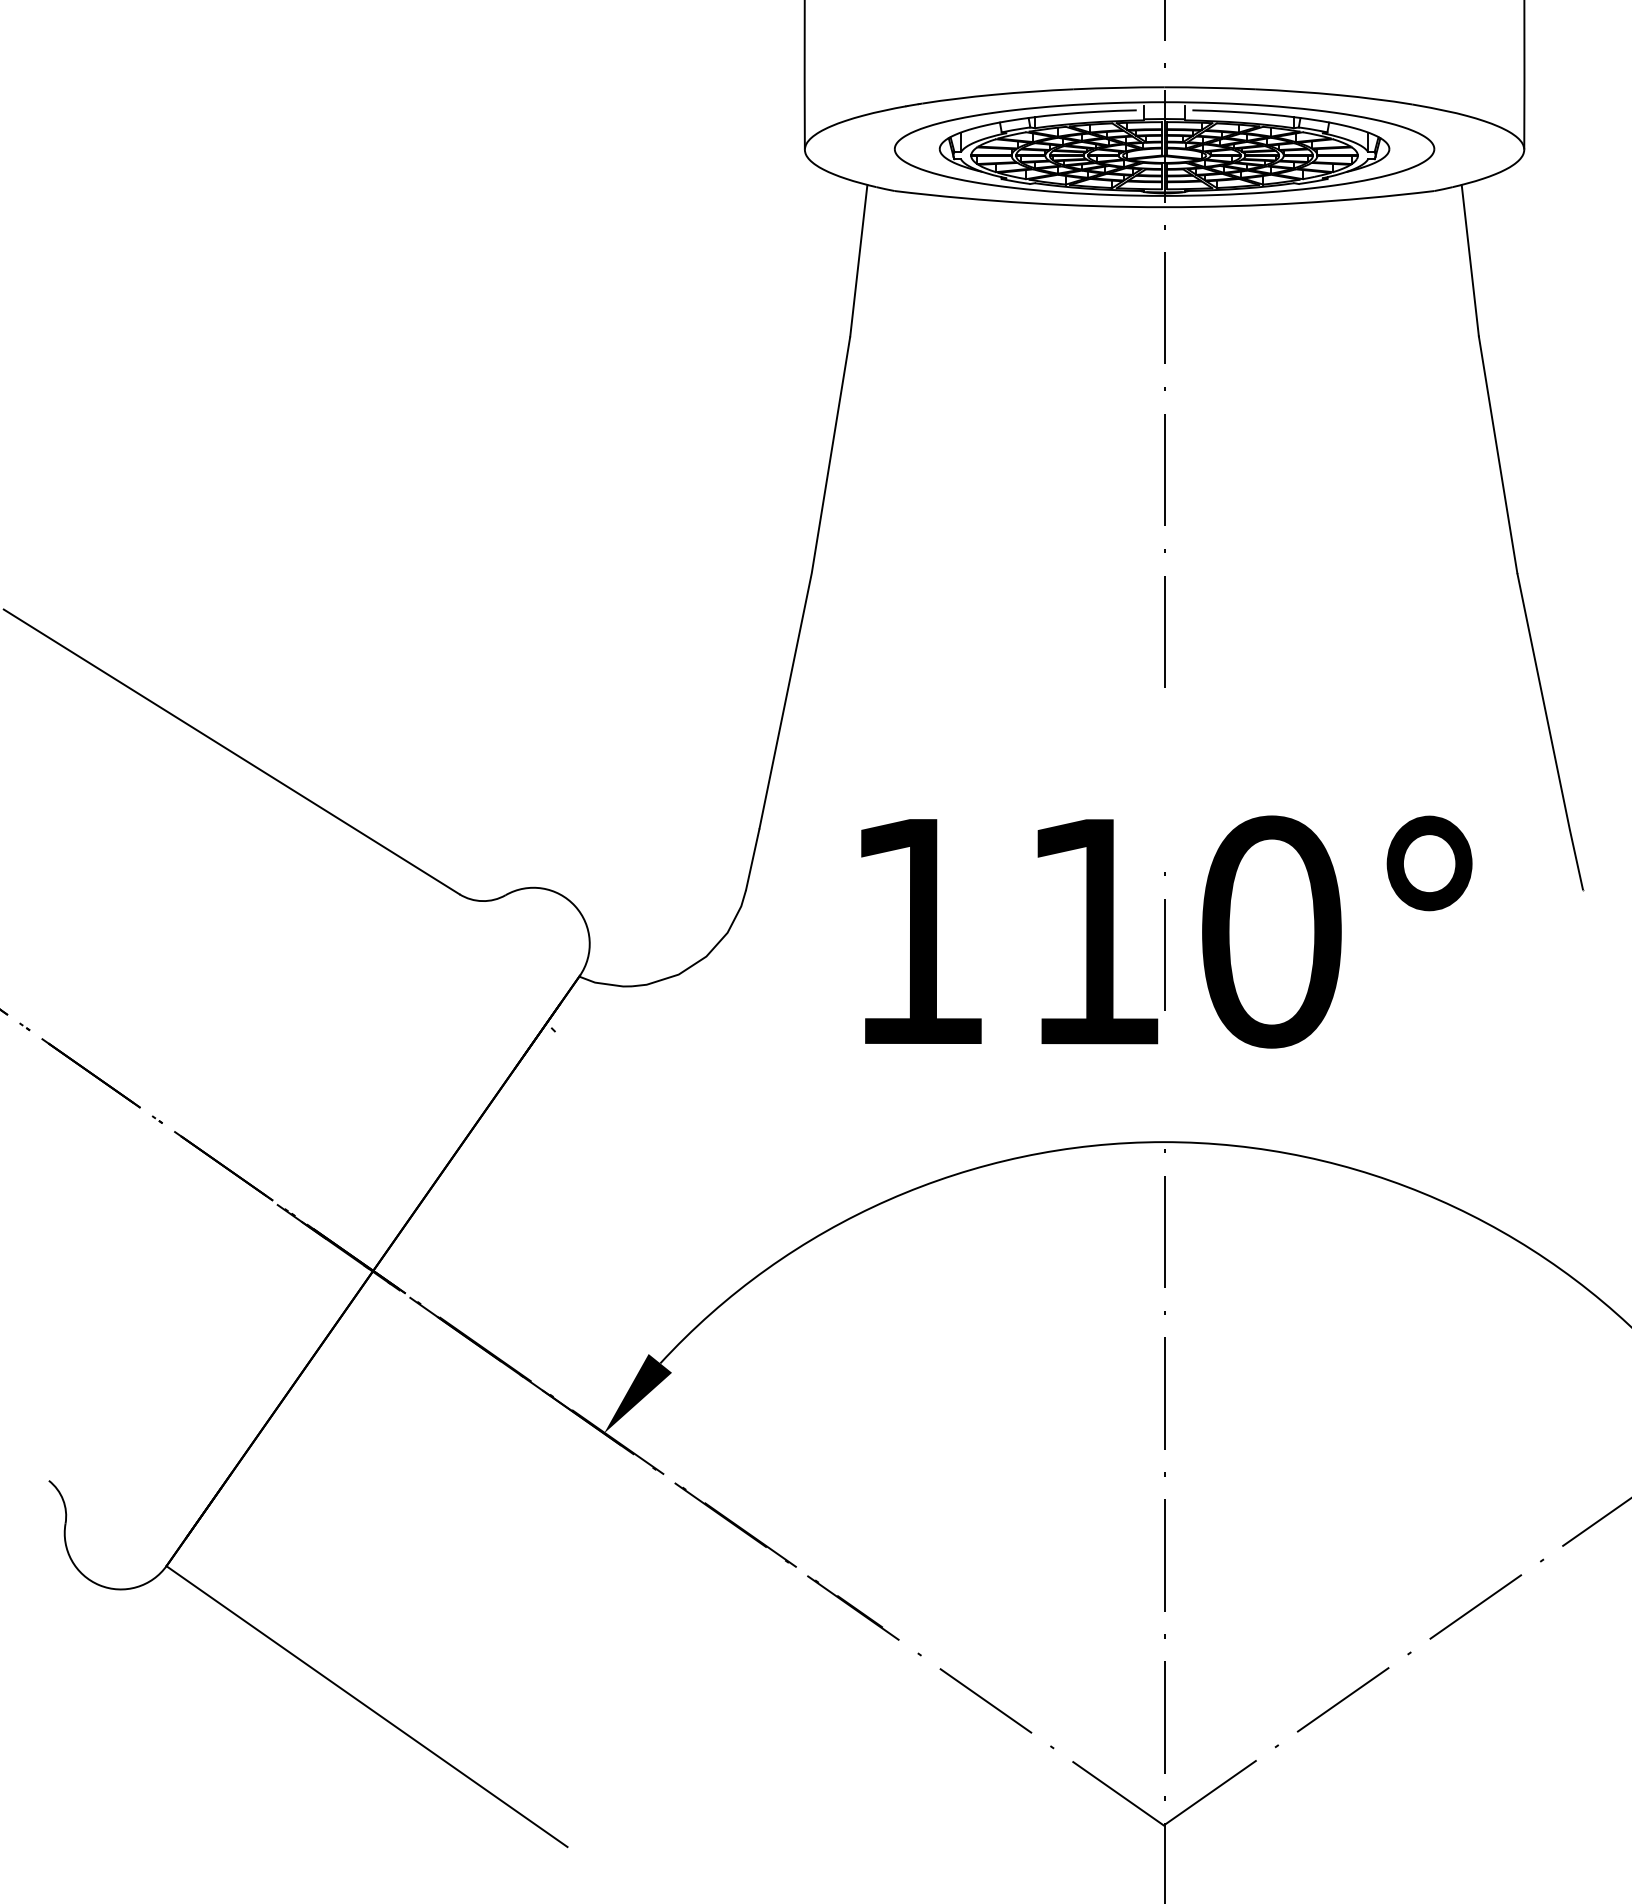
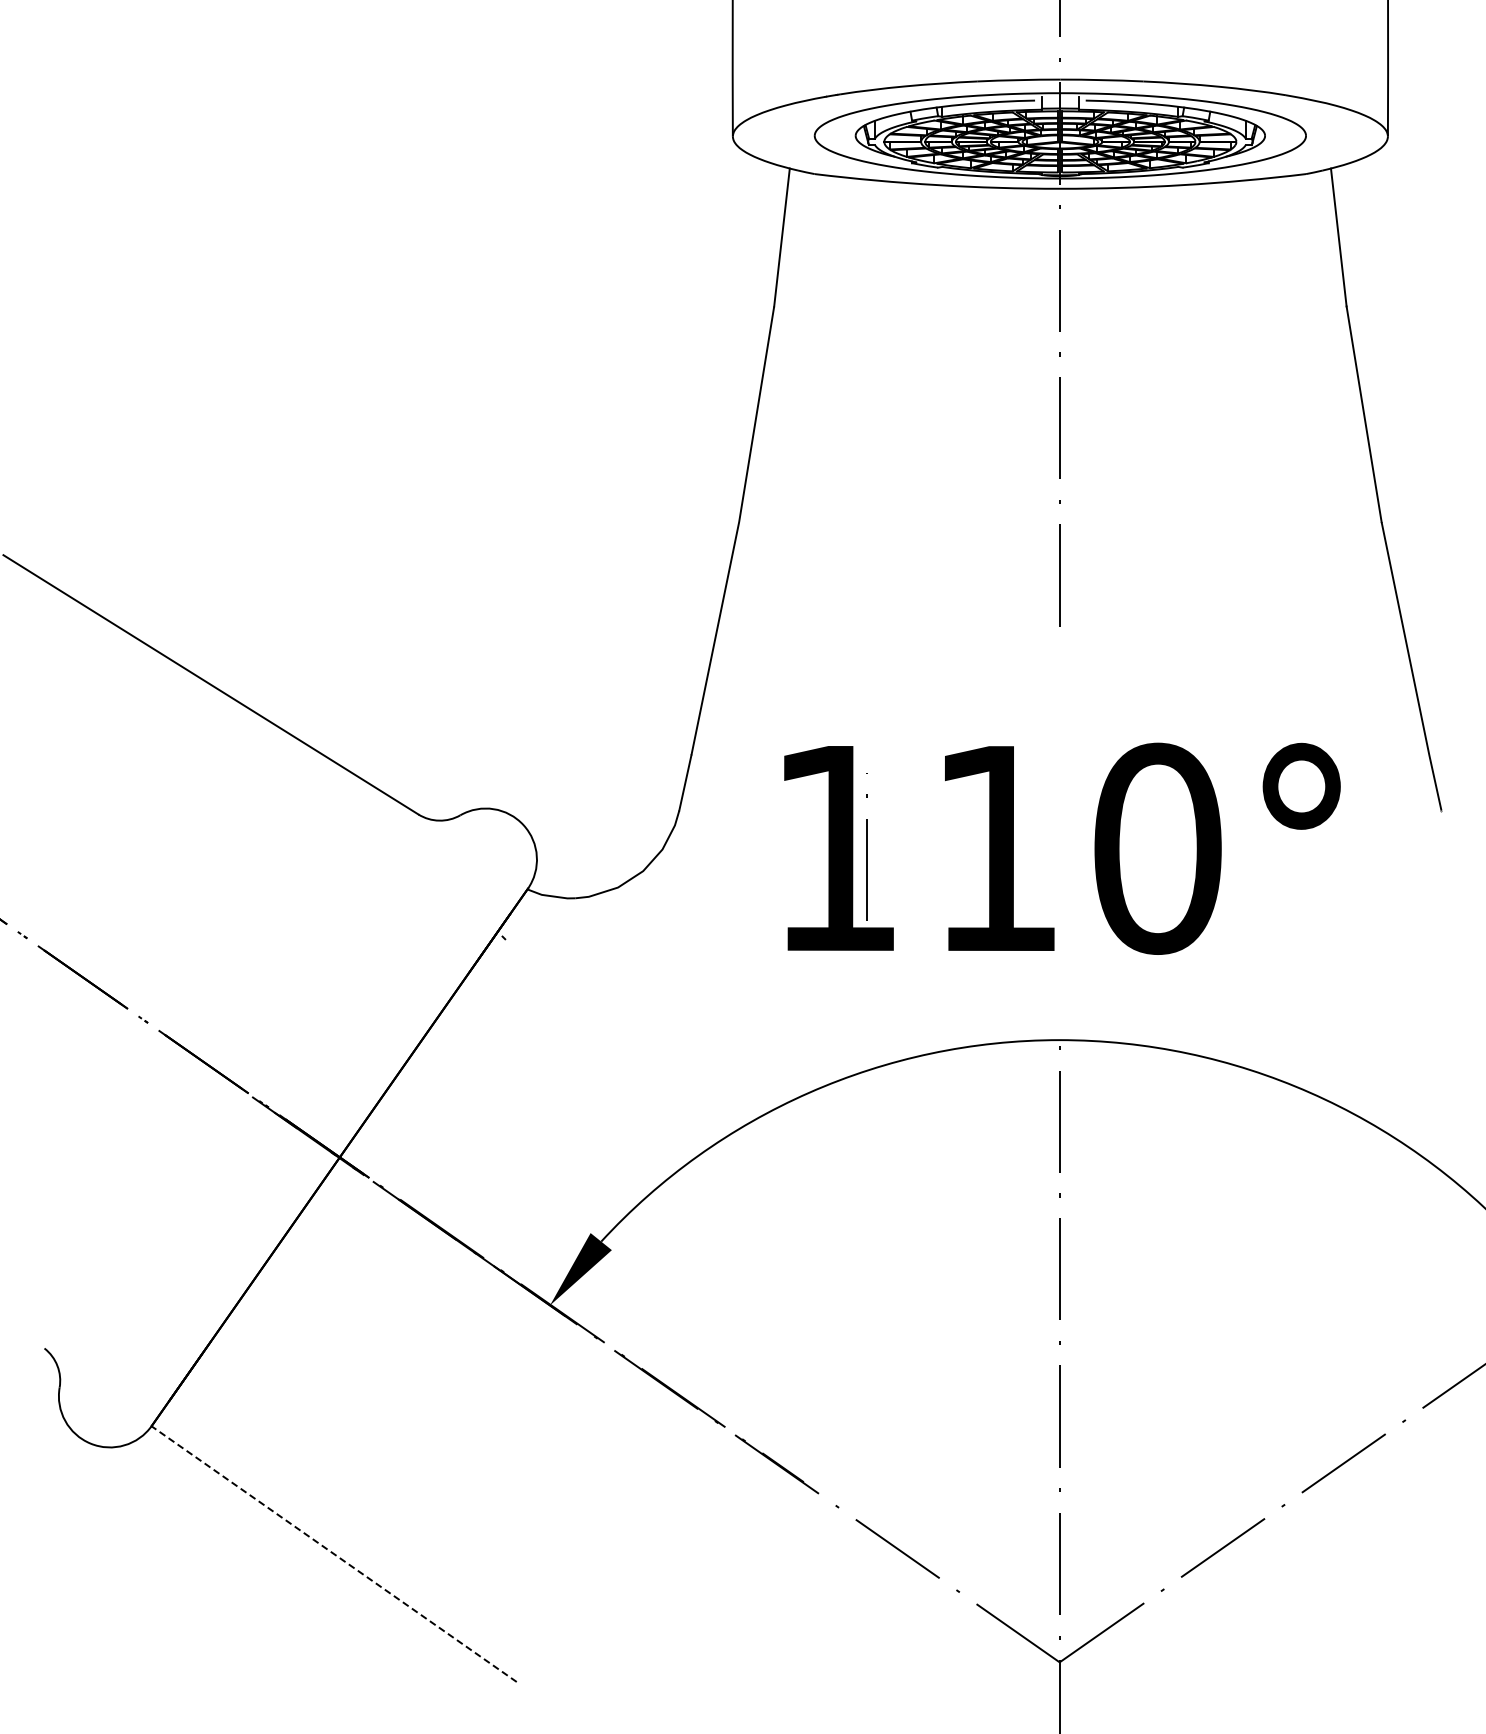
line: (1163, 929) -> (866, 846), moved
line: (367, 1707) -> (334, 1554), solid -> dashed

